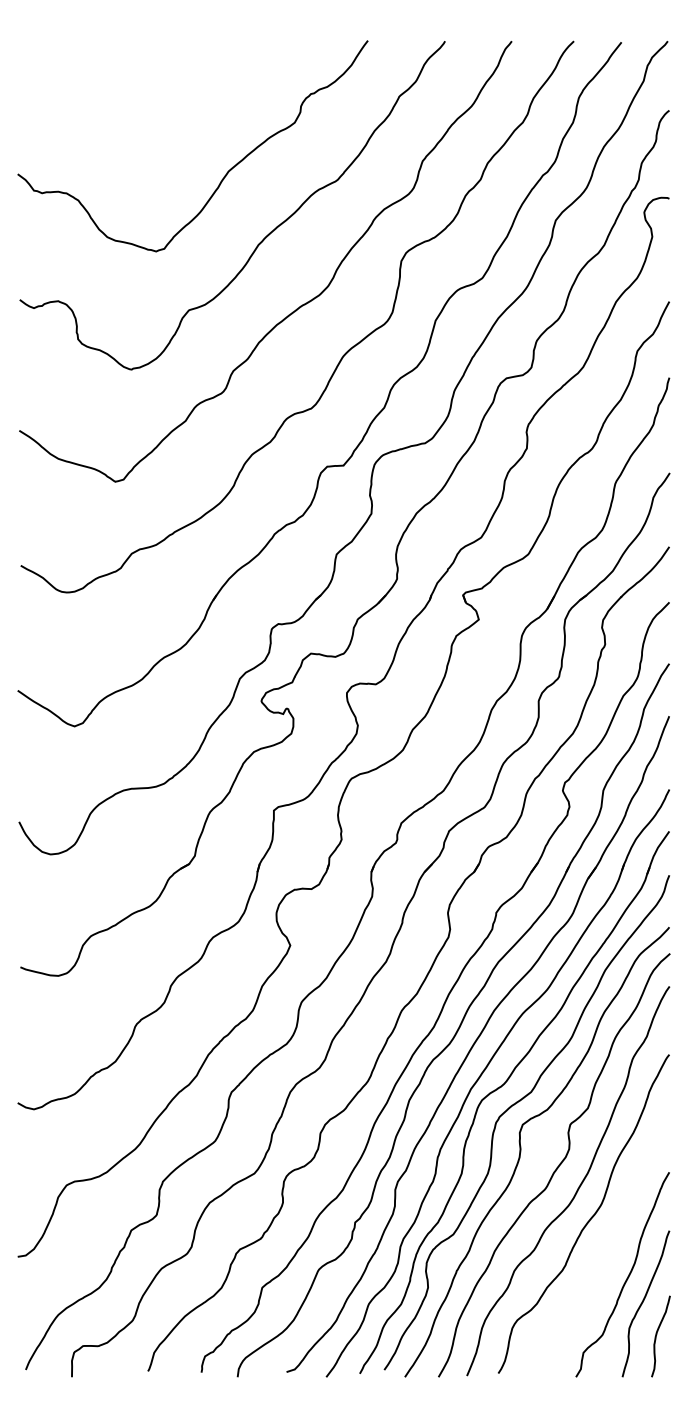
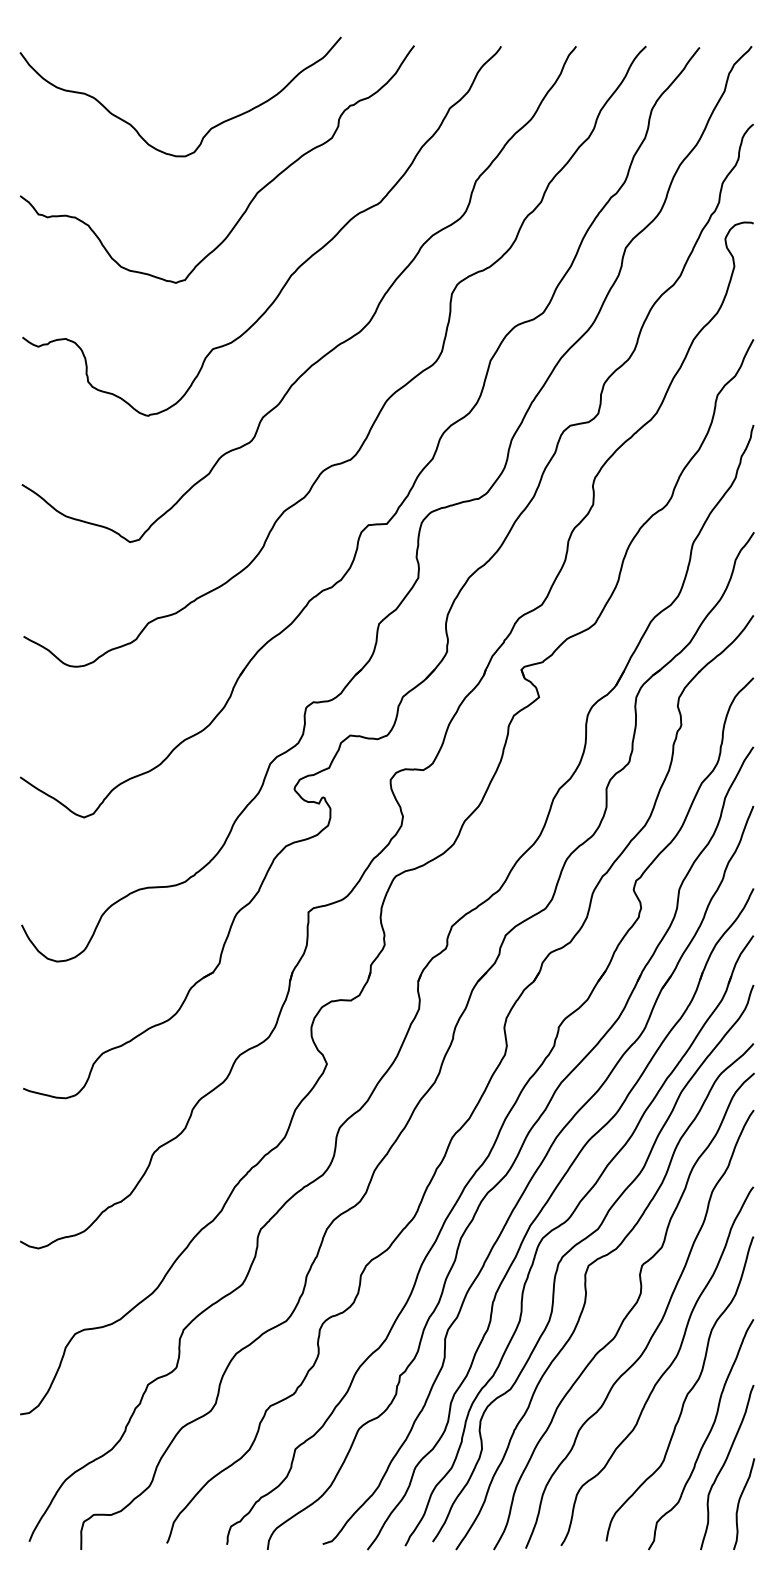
curve: (188, 112) -> (212, 126), added
curve: (609, 1238) -> (686, 1393), added

